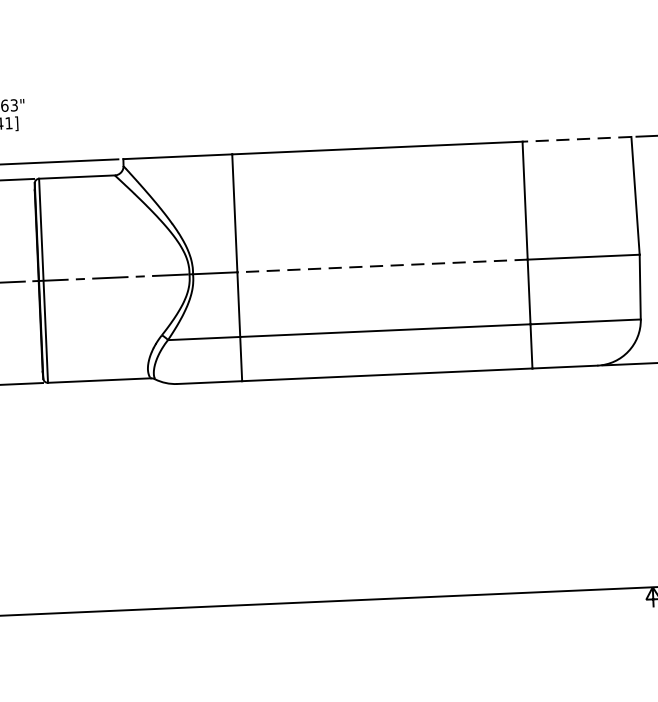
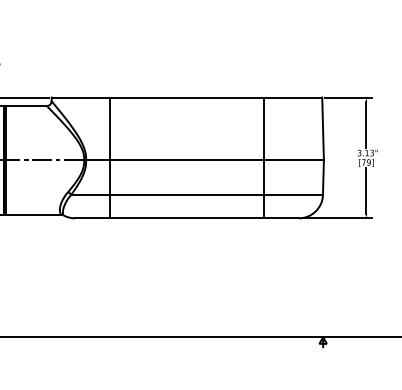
line: (577, 139) -> (293, 97), dashed -> solid
line: (381, 266) -> (186, 160), dashed -> solid

